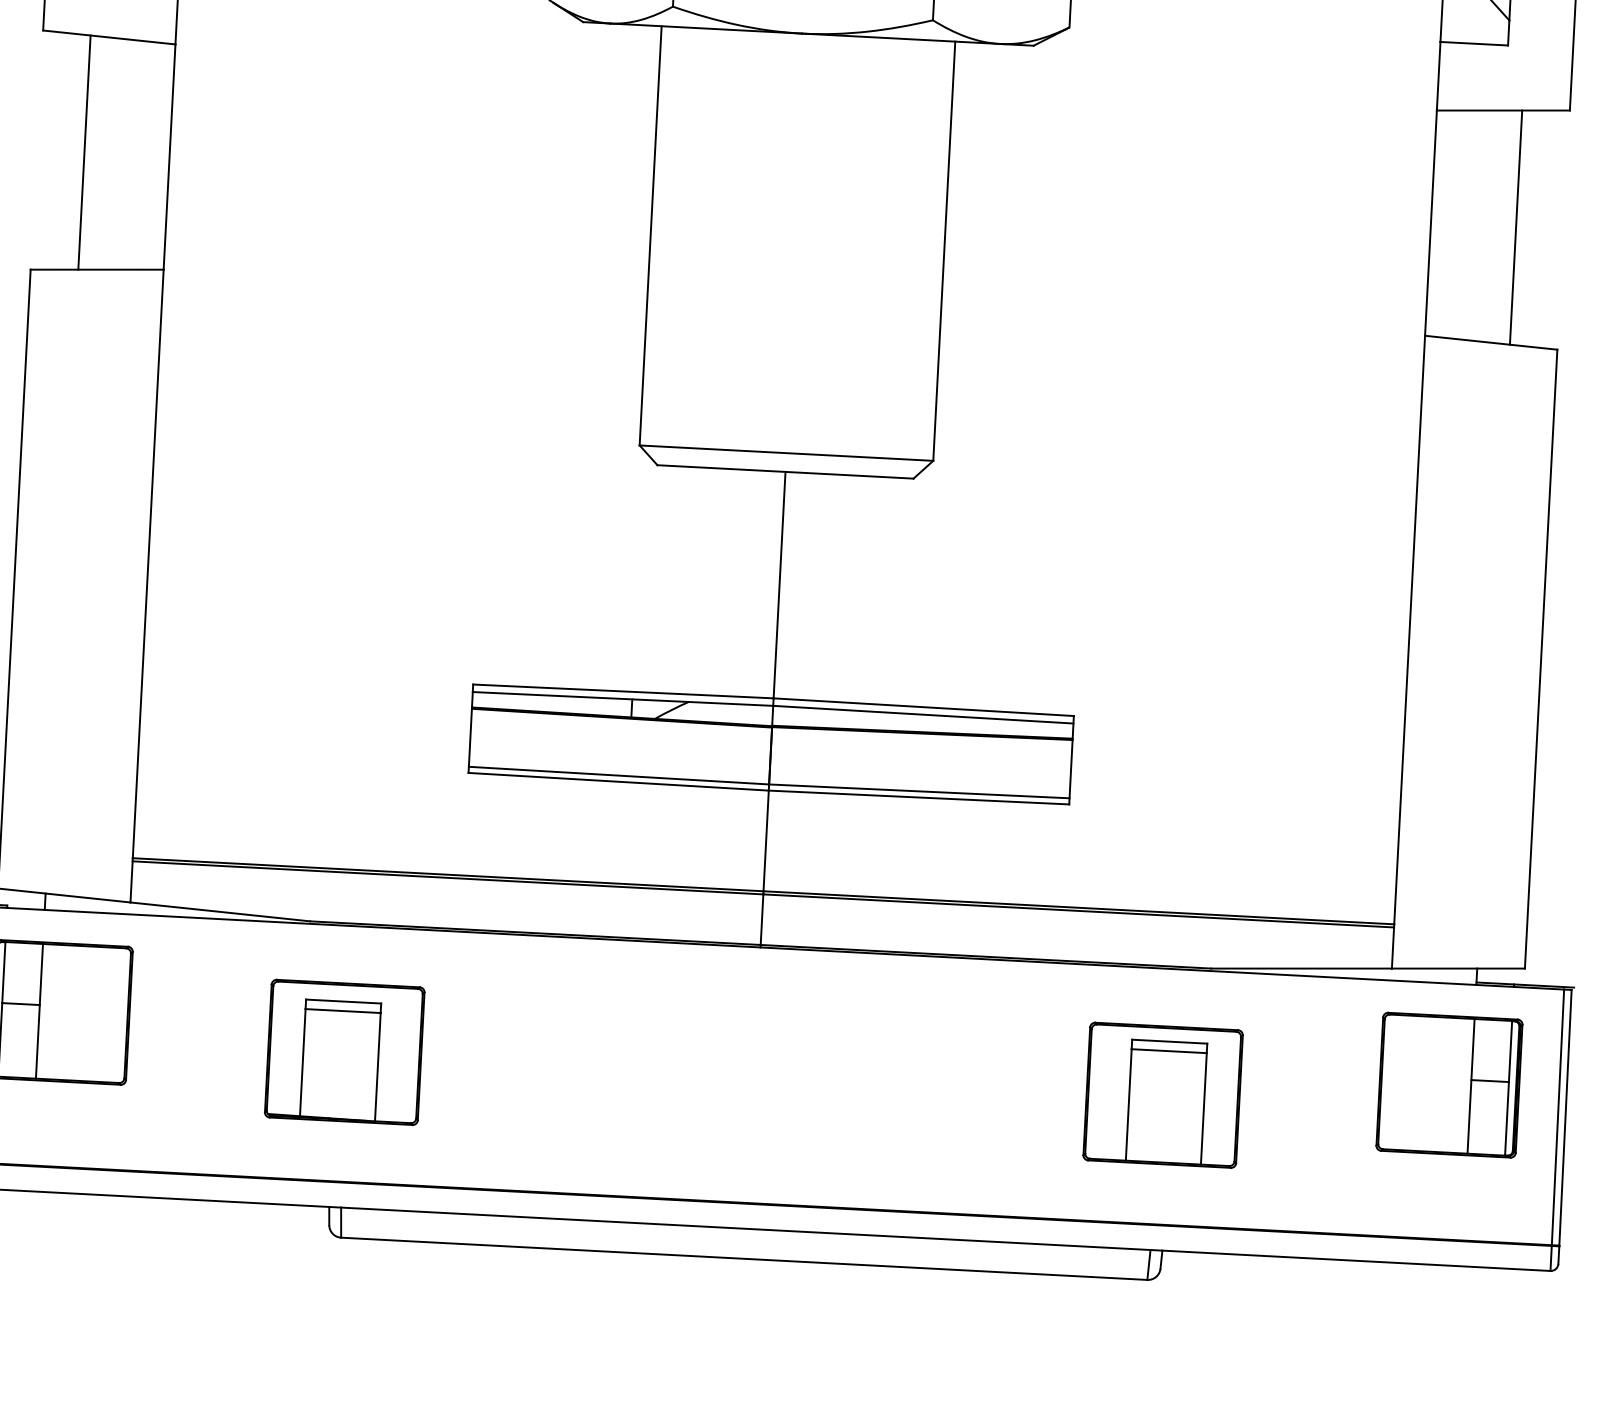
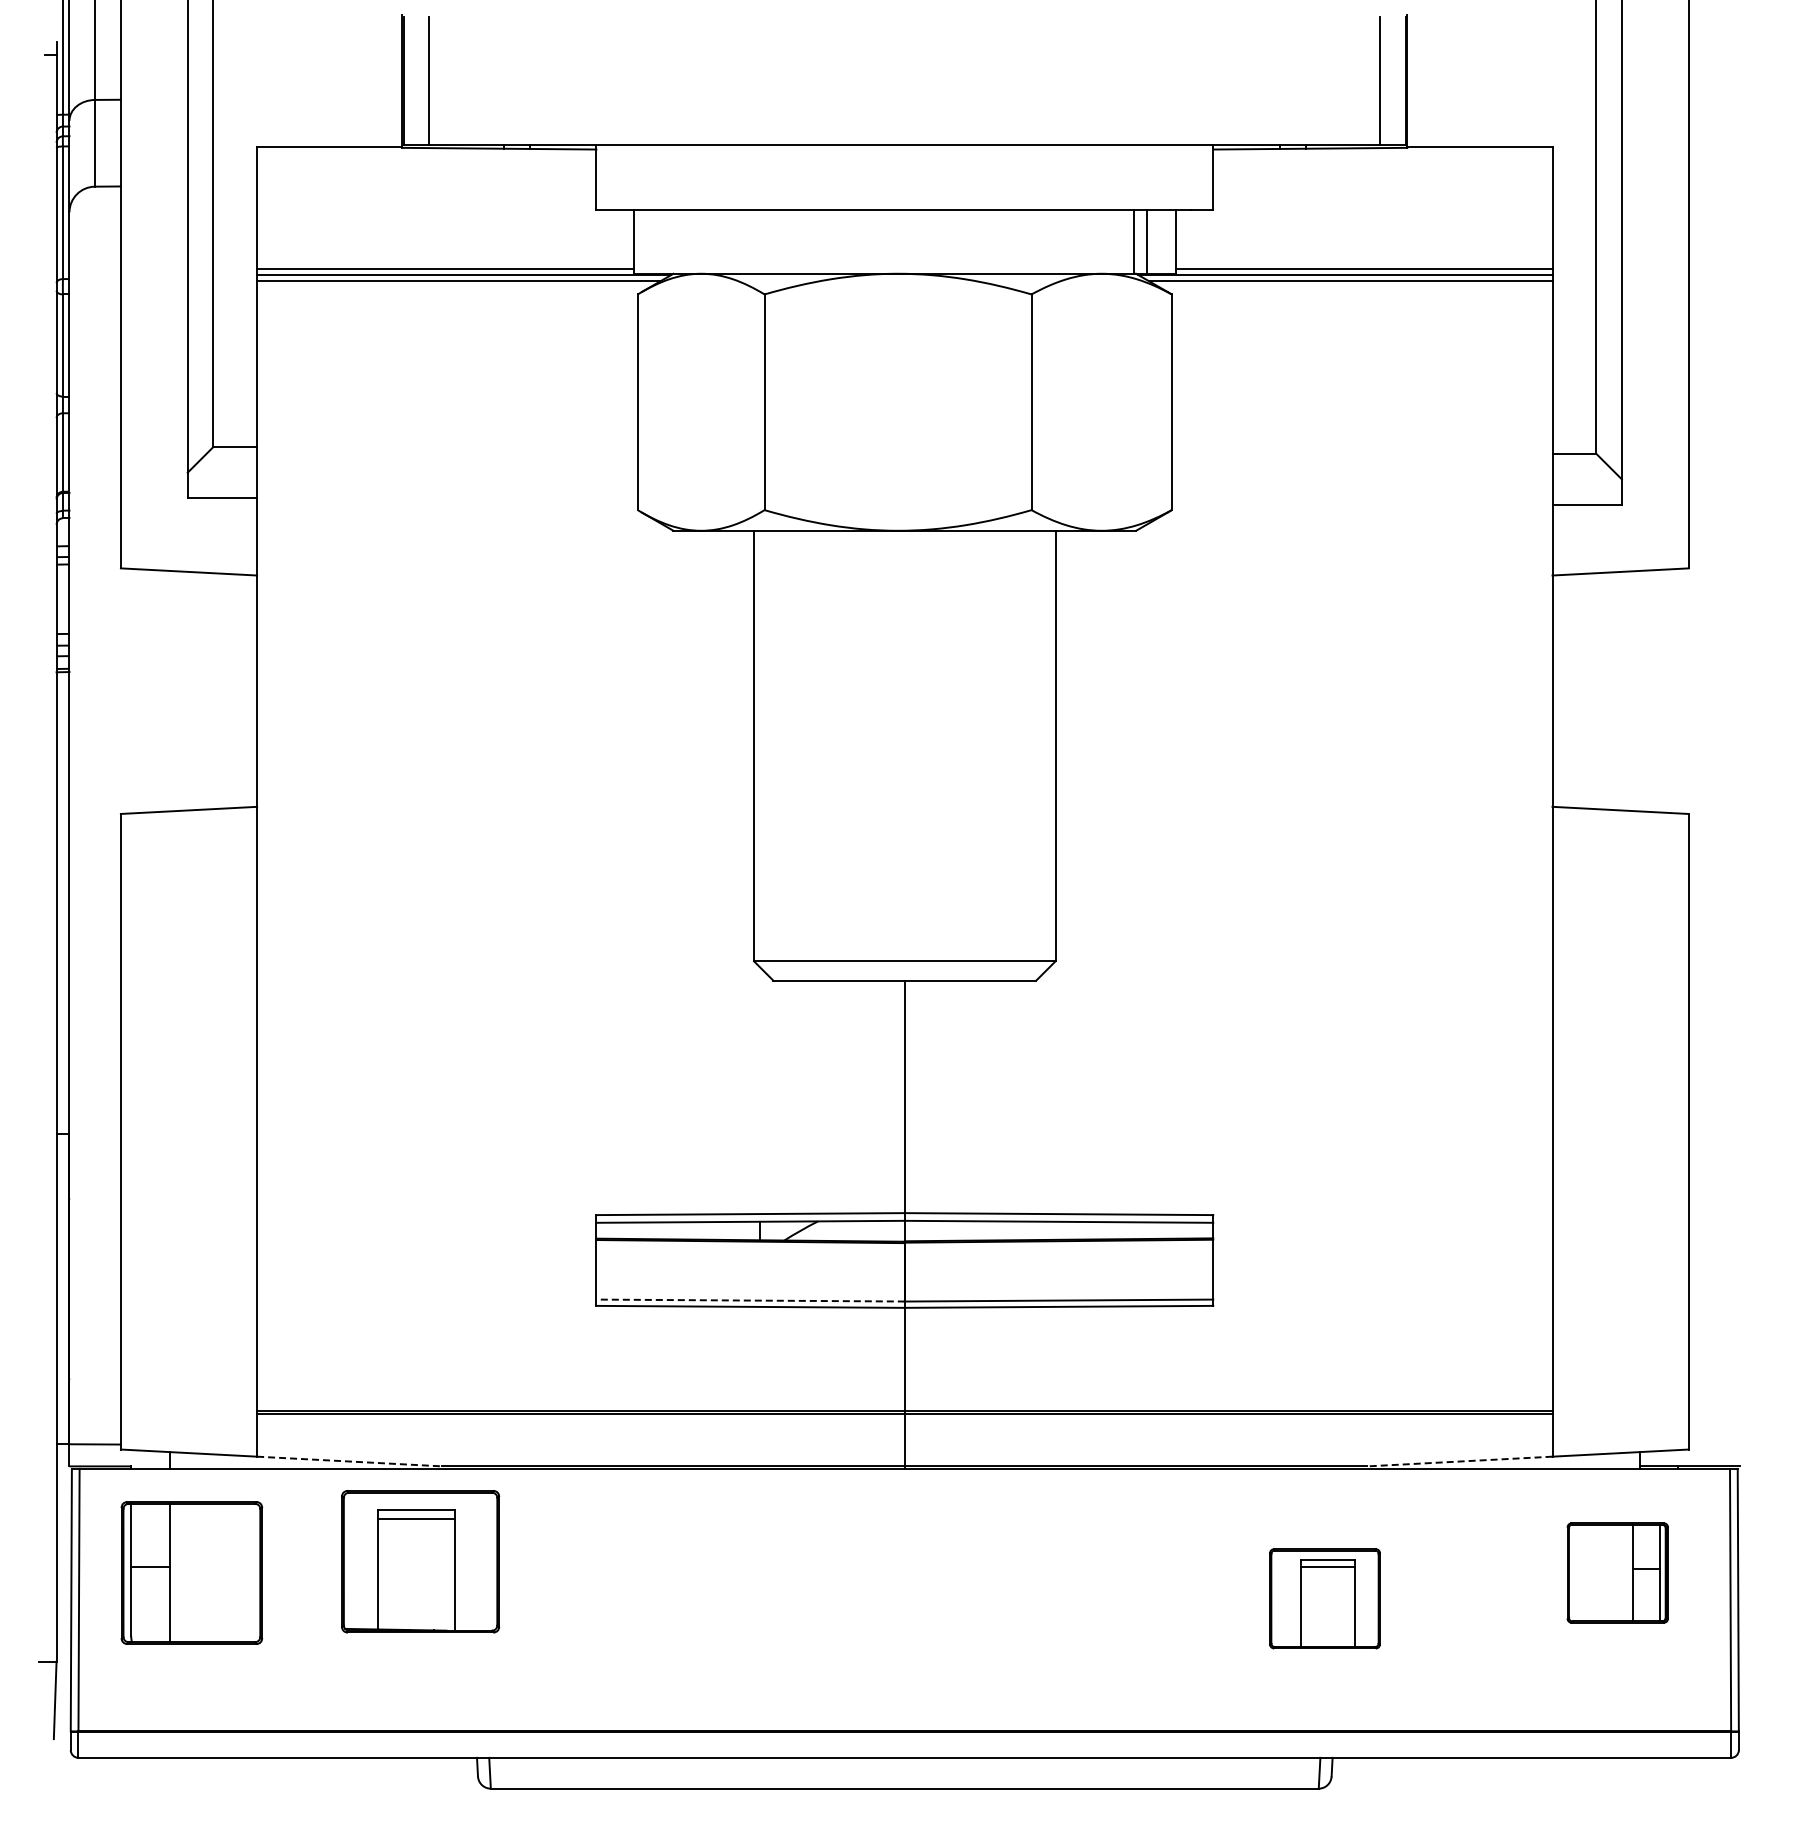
line: (84, 151) -> (169, 690), removed
line: (1515, 226) -> (1639, 690), removed
line: (618, 775) -> (750, 1300), solid -> dashed
line: (220, 911) -> (349, 1461), solid -> dashed
line: (1301, 968) -> (1459, 1461), solid -> dashed
part: (344, 1052) -> (420, 1561), moved
part: (1449, 1084) -> (1617, 1572), size x0.7
part: (1162, 1095) -> (1324, 1598), size x0.7

